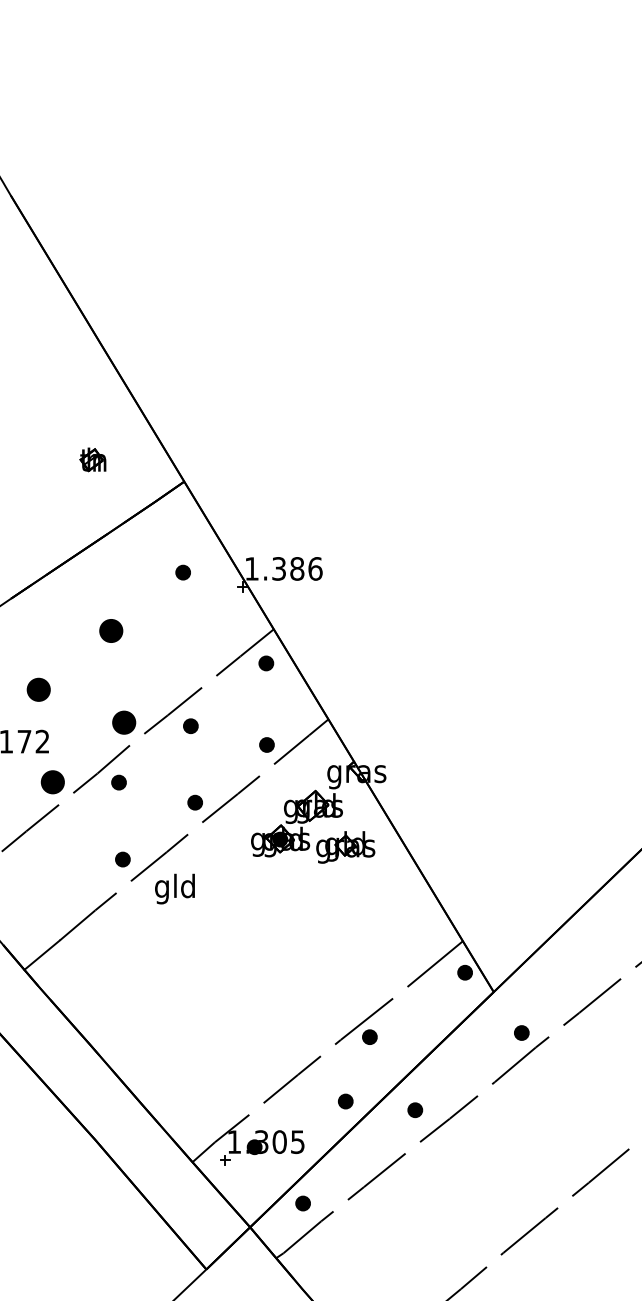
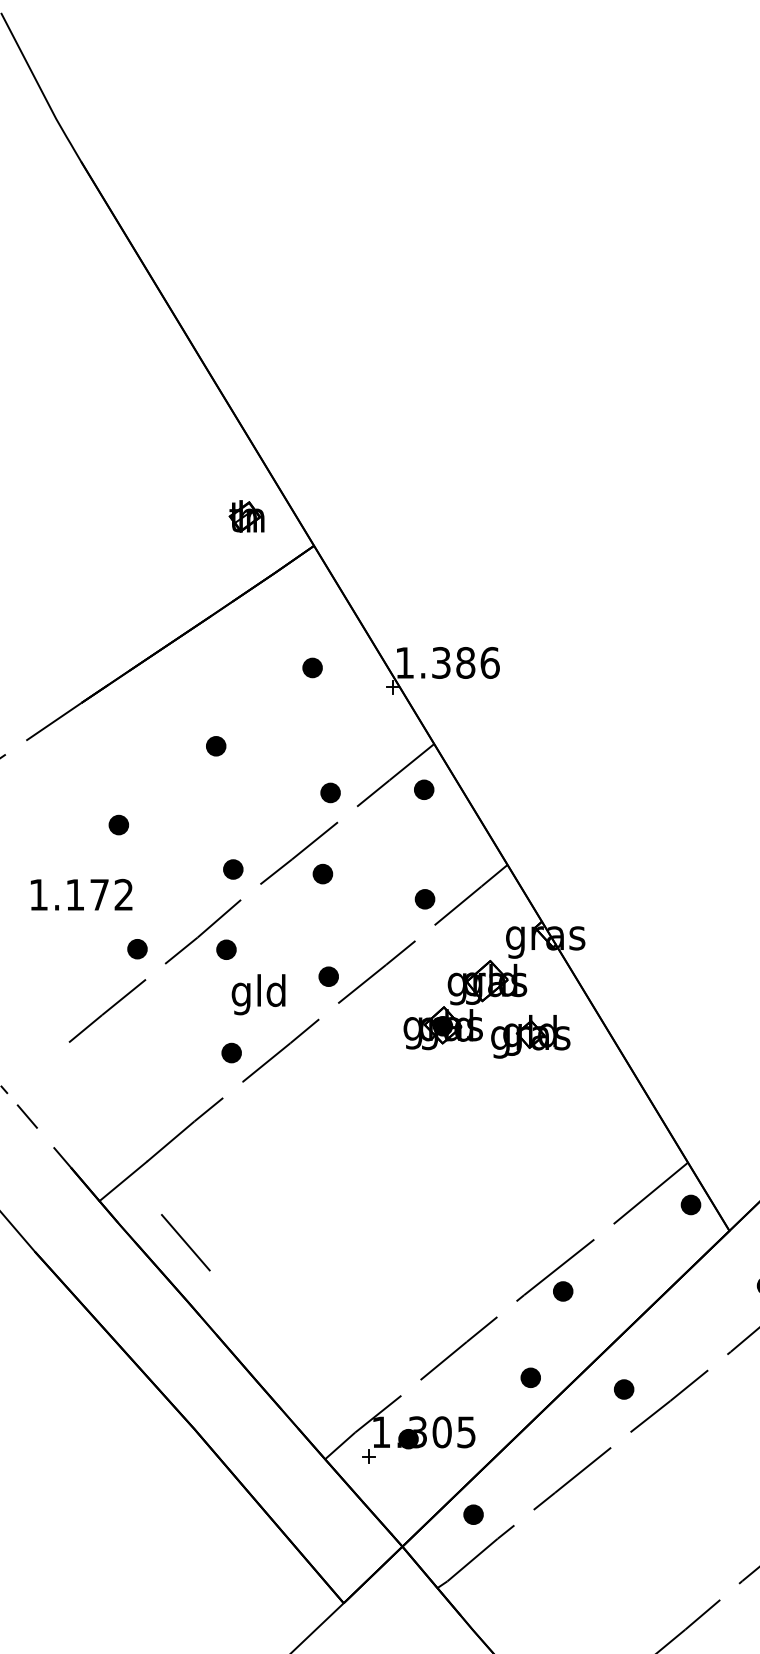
part: (92, 459) -> (245, 516), moved
part: (111, 630) -> (216, 745), size x0.62
part: (196, 665) -> (330, 792), added
part: (38, 689) -> (118, 824), size x0.62
part: (123, 722) -> (232, 869), size x0.62
part: (52, 781) -> (137, 948), size x0.62
text: (174, 888) -> (257, 993), moved
line: (88, 1000) -> (185, 1242), added

